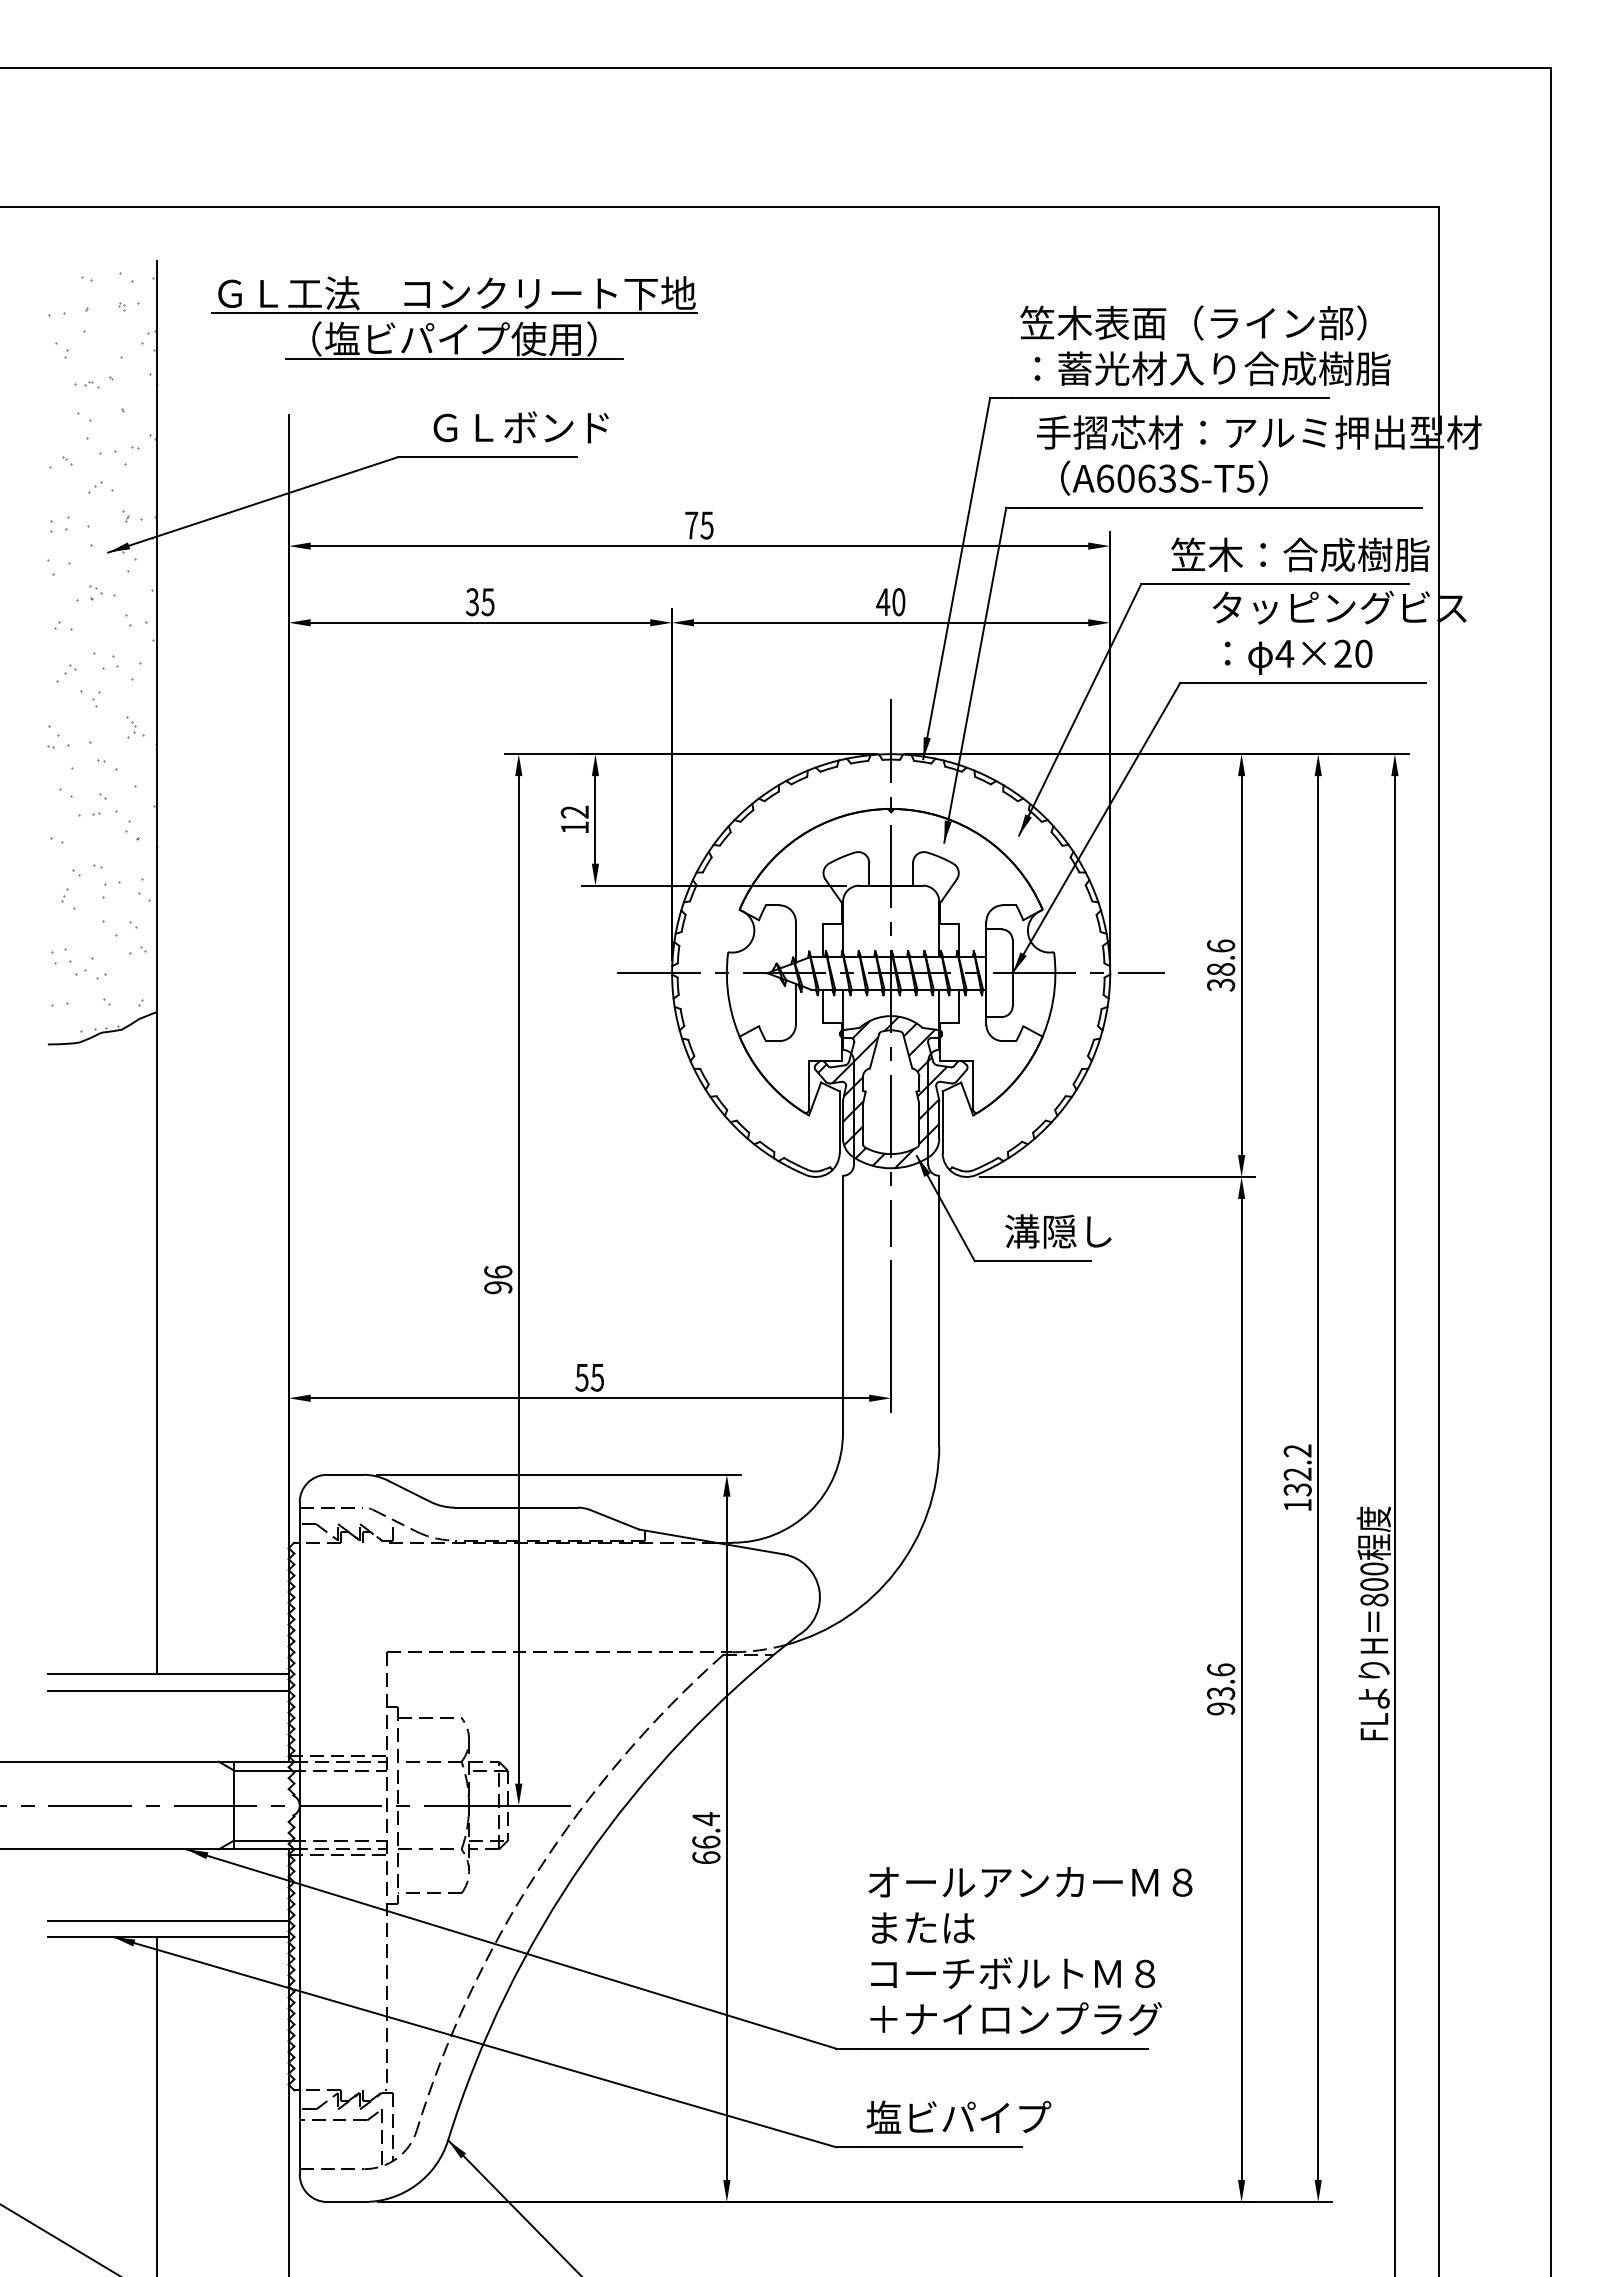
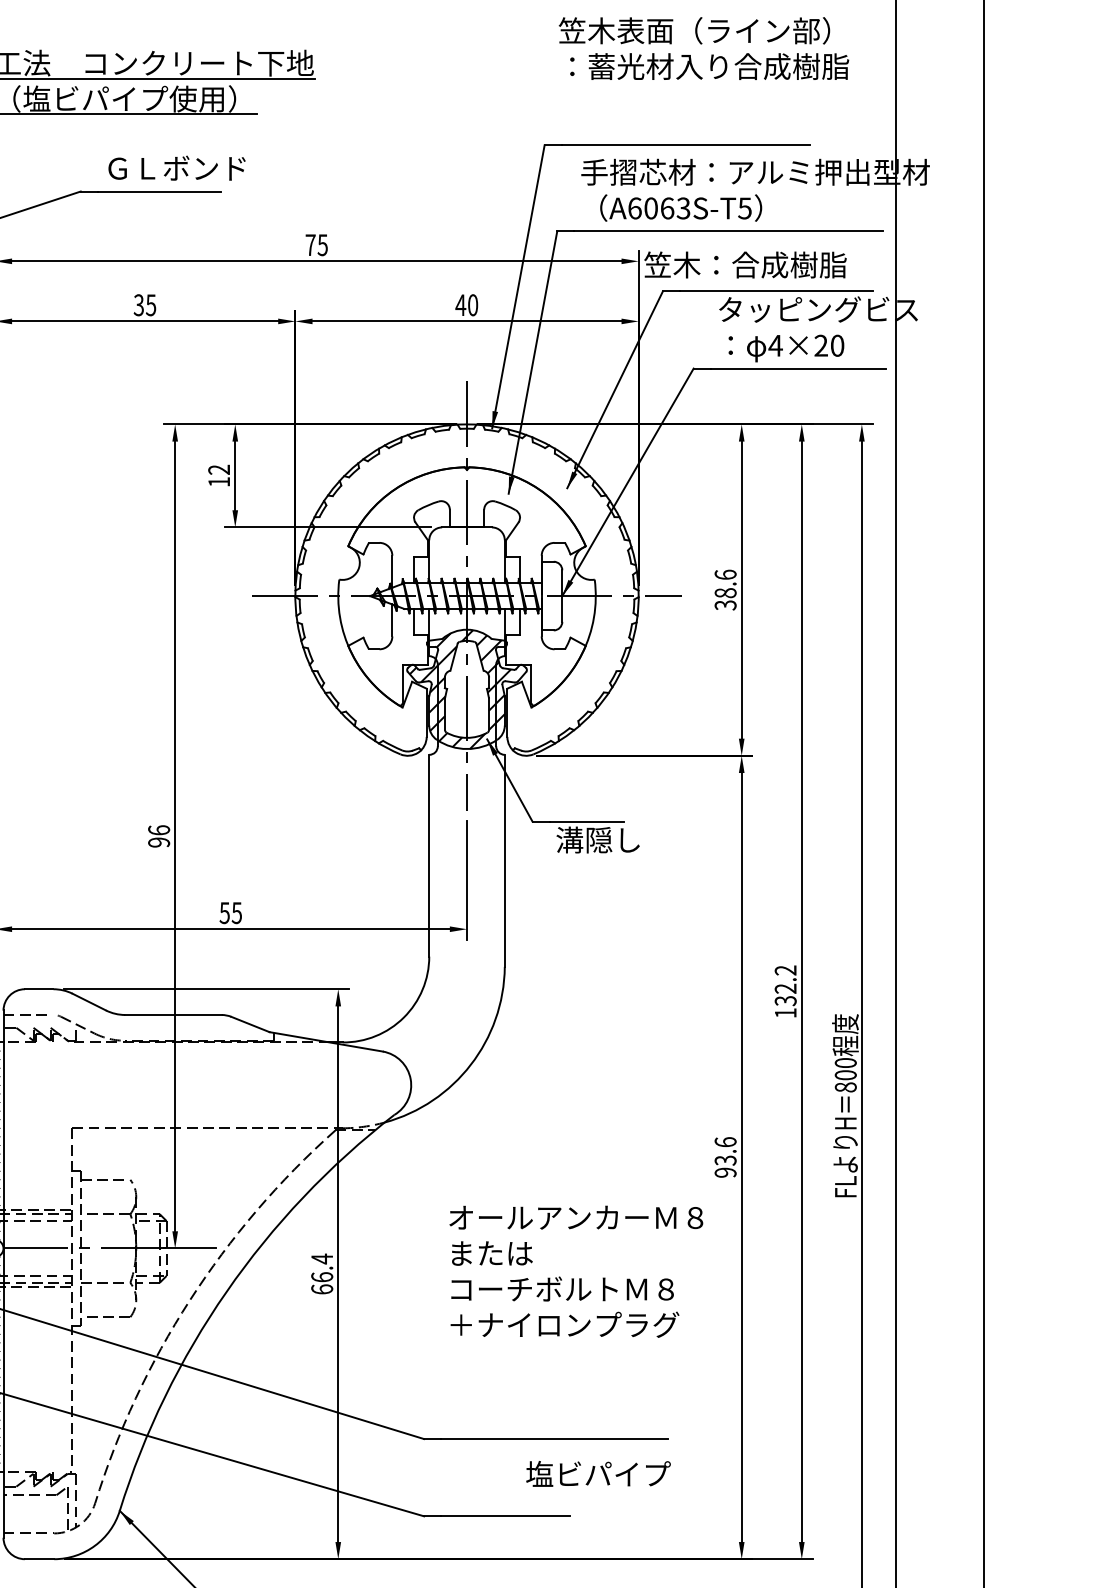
text: (1205, 345) -> (704, 48), moved
text: (1300, 554) -> (745, 264), moved
text: (1058, 1231) -> (598, 840), moved
text: (1030, 1951) -> (576, 1271), moved
text: (958, 2116) -> (598, 1473), moved

